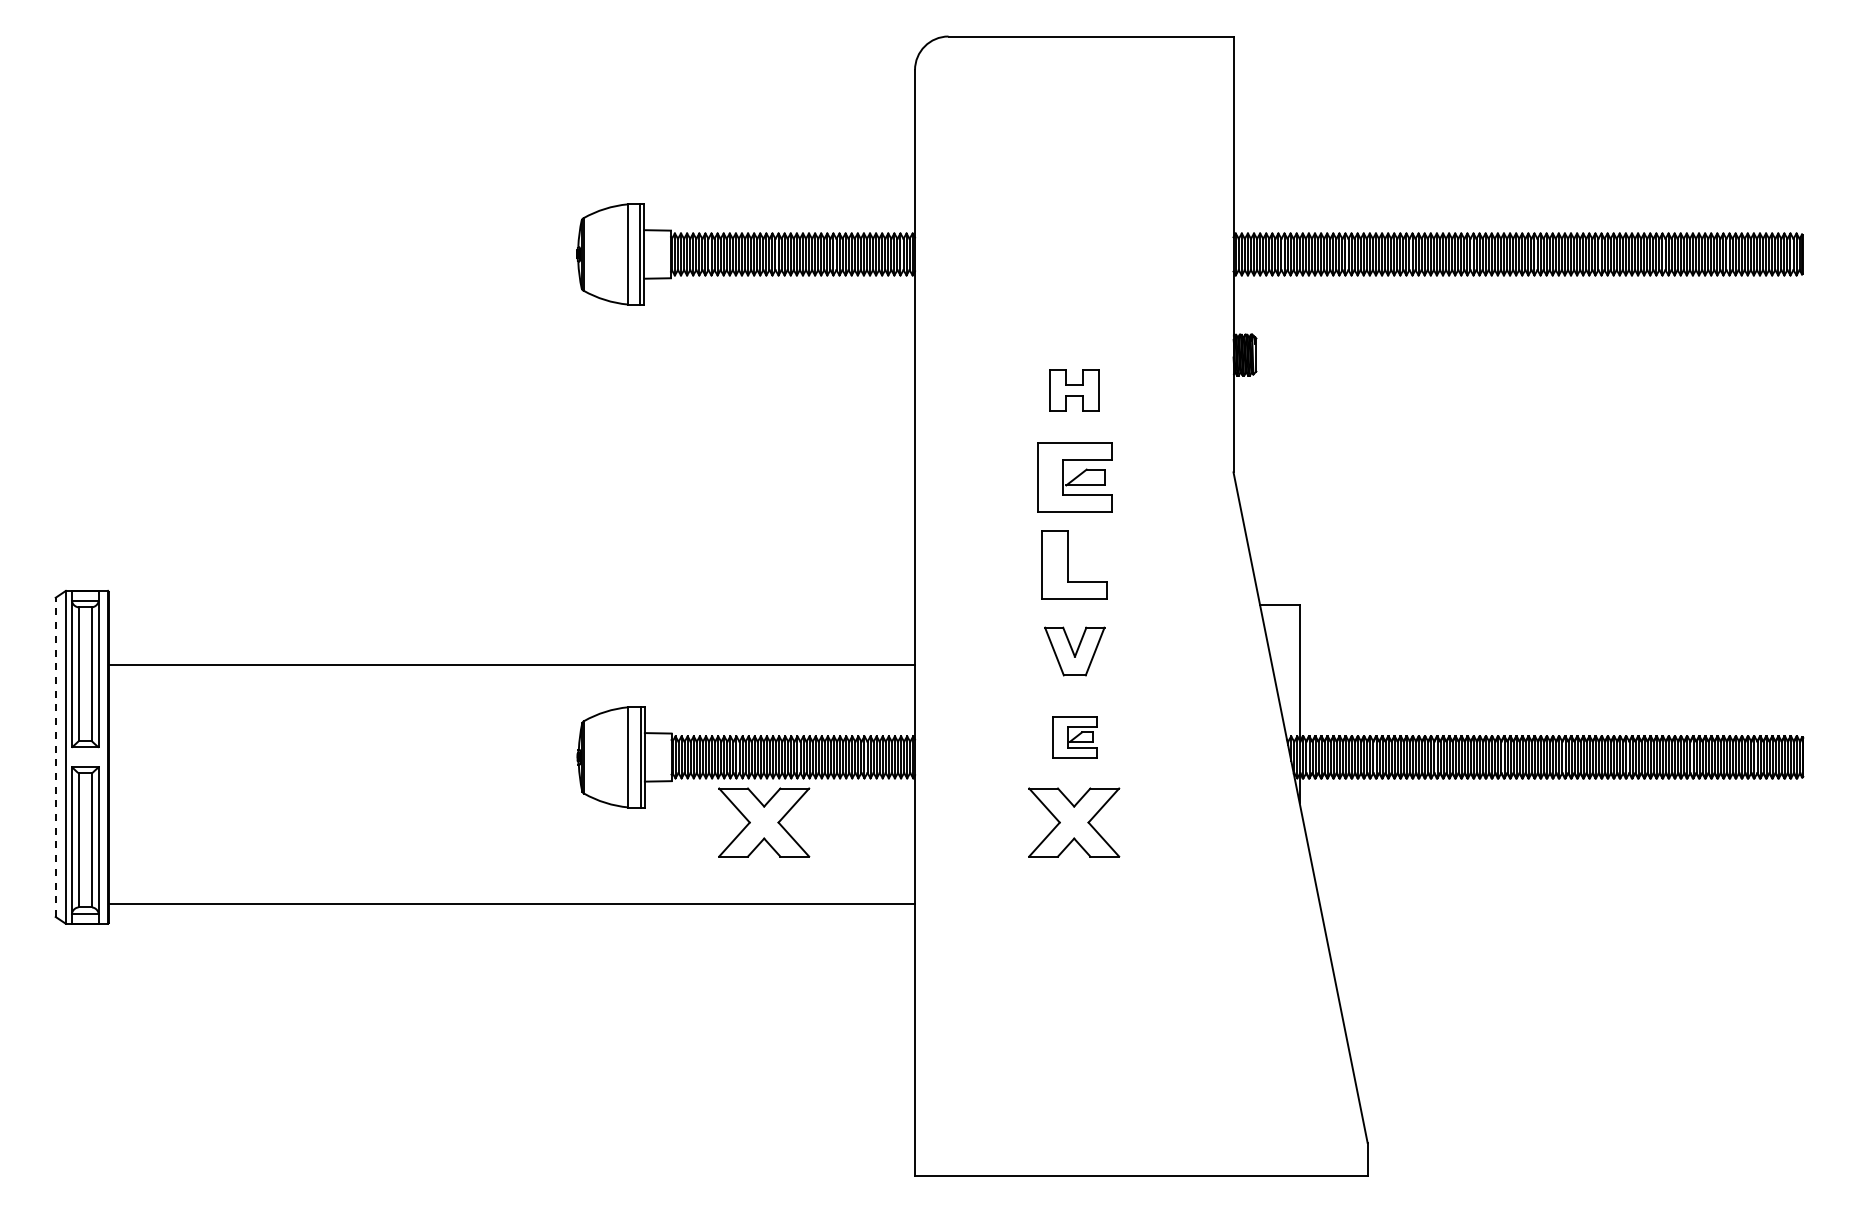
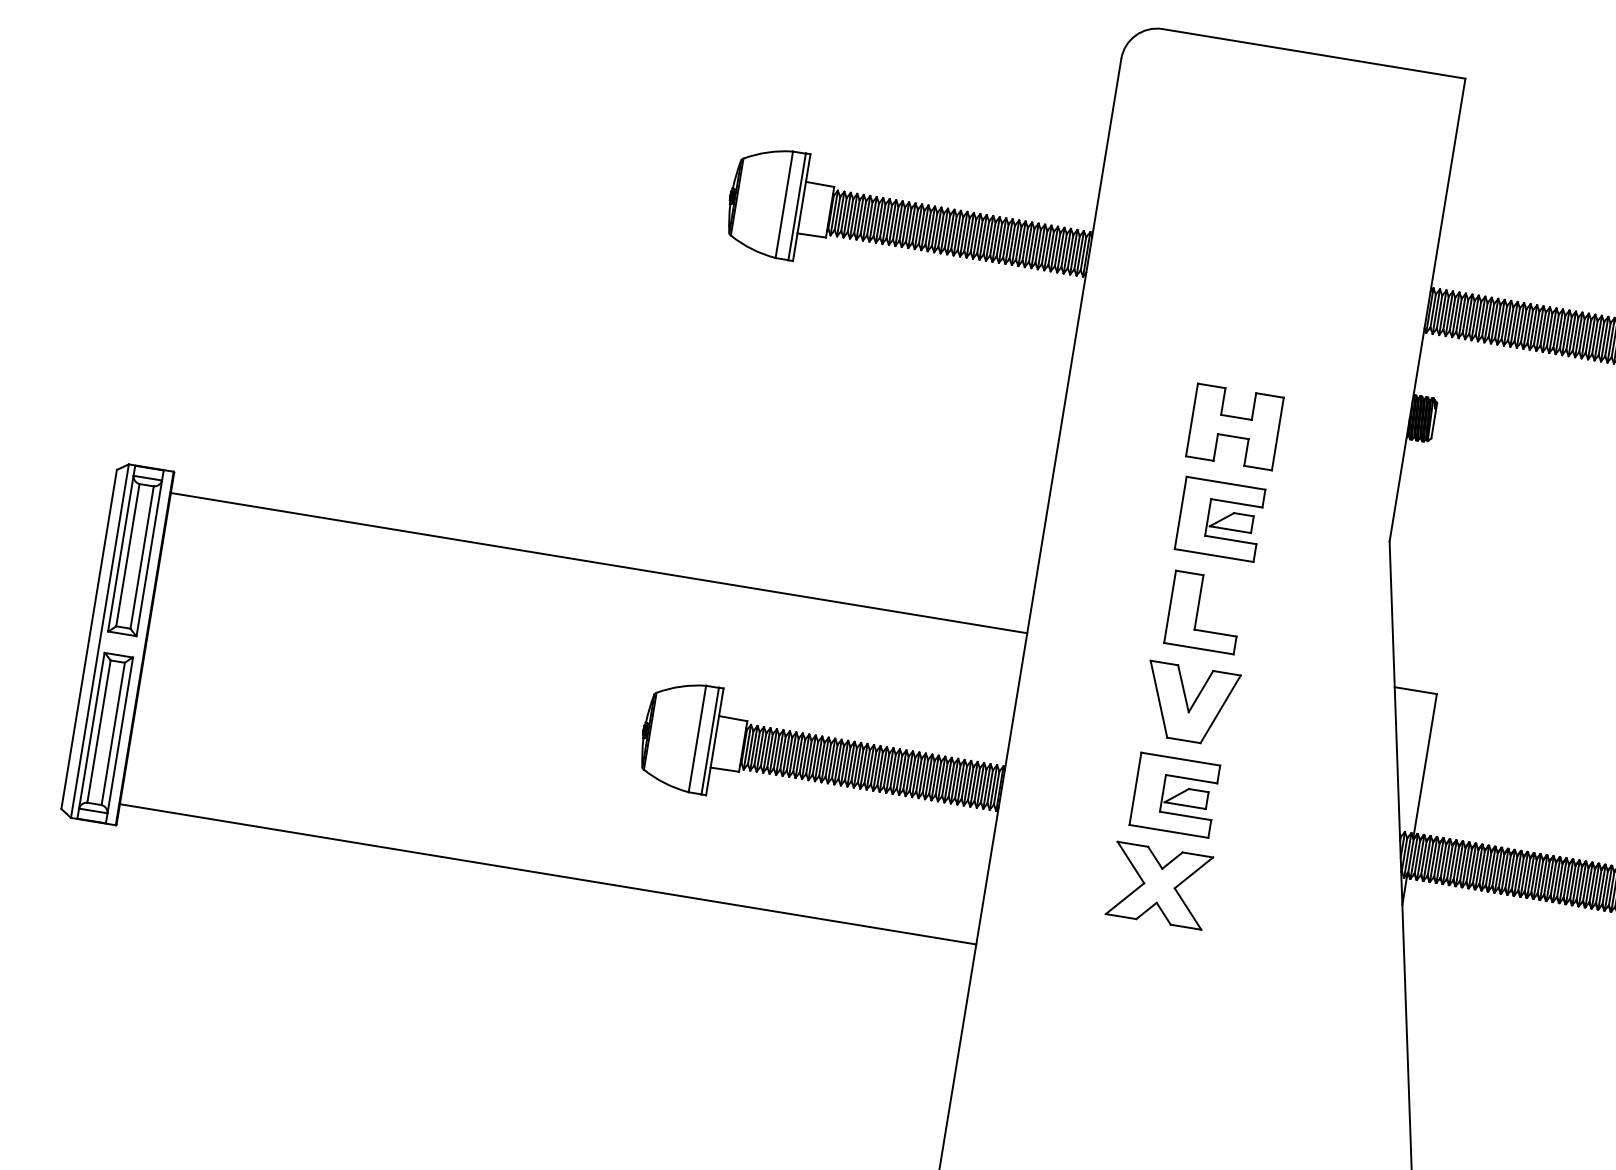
part: (1074, 390) -> (1234, 426), size x1.67
part: (1074, 651) -> (1189, 704), size x1.43
line: (511, 664) -> (598, 562), moved
part: (1074, 736) -> (1174, 794), size x1.67
line: (55, 757) -> (88, 639), dashed -> solid
part: (764, 822) -> (830, 831), removed

